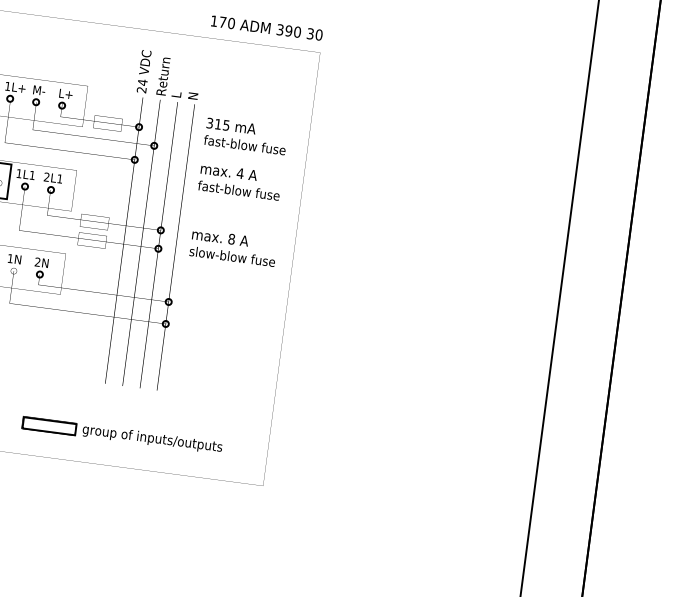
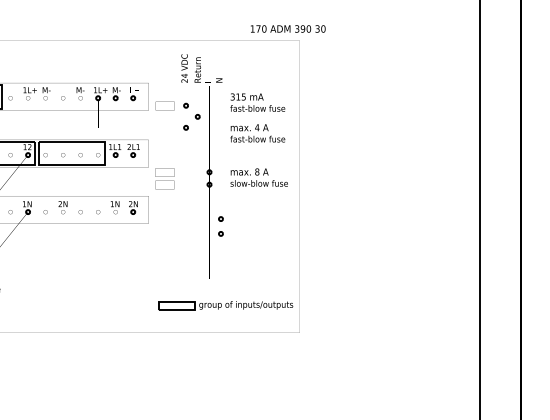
text: (267, 27) -> (288, 28), moved
part: (121, 435) -> (225, 305), moved

